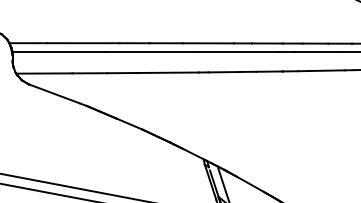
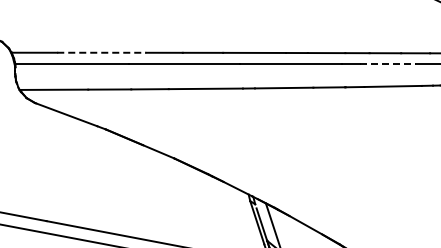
line: (83, 43) -> (101, 52), solid -> dashed
line: (317, 52) -> (388, 63), solid -> dashed

